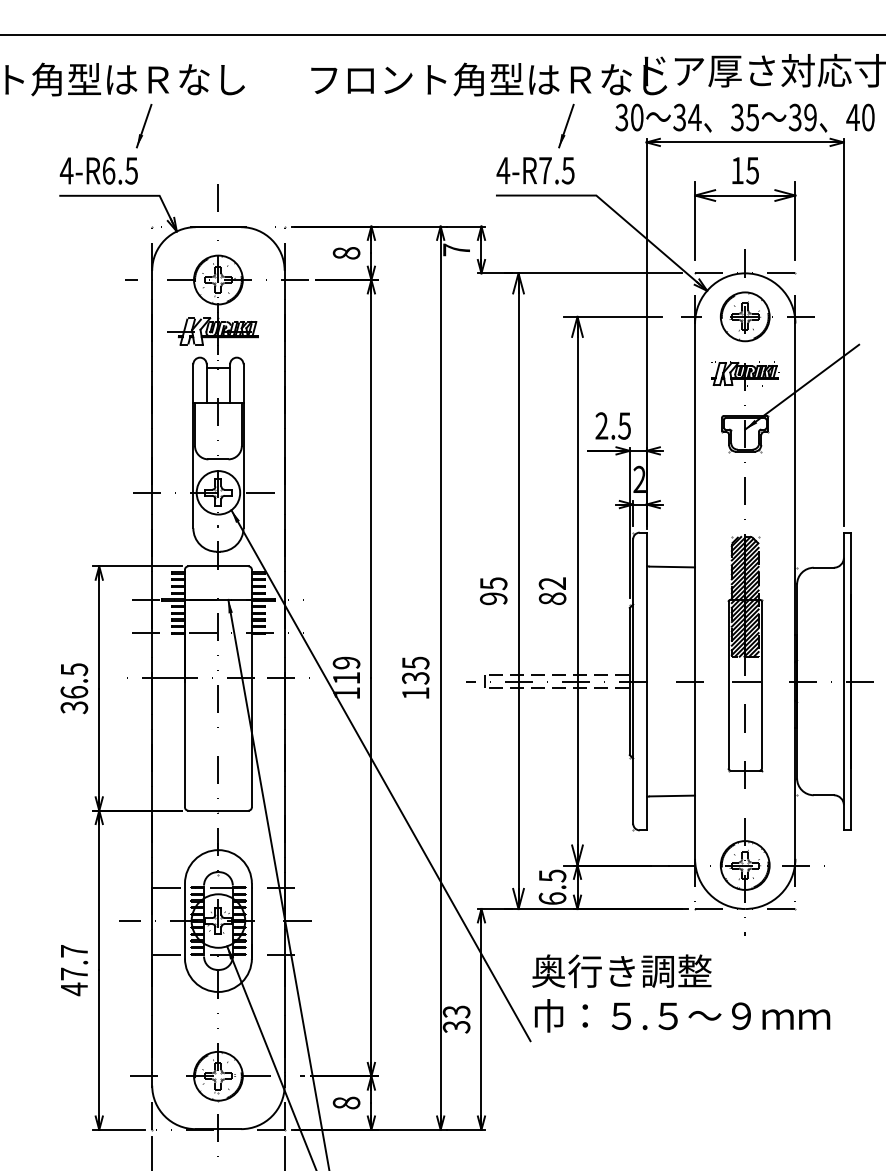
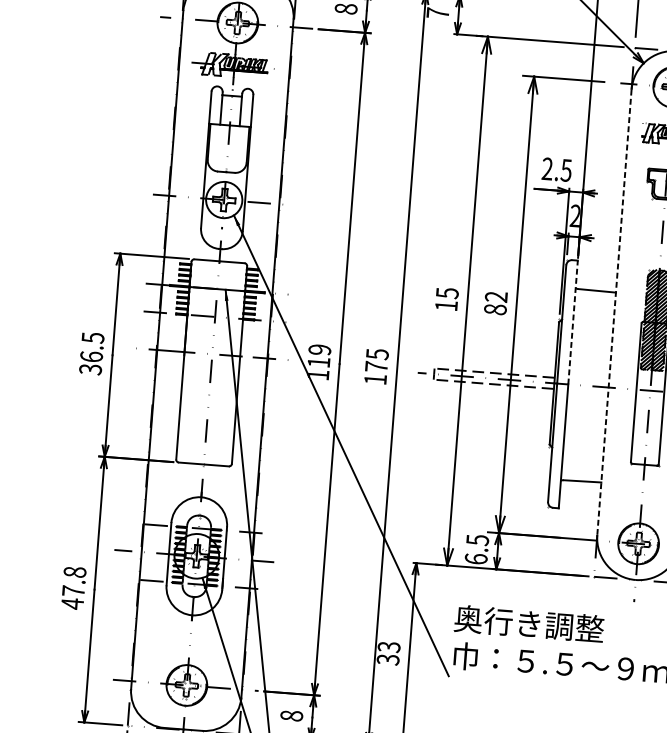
line: (695, 591) -> (614, 312), solid -> dashed
text: (493, 598) -> (446, 305), 95 -> 15
line: (646, 606) -> (573, 322), solid -> dashed
text: (415, 677) -> (376, 366), 135 -> 175
text: (74, 951) -> (75, 572), 47.7 -> 47.8

